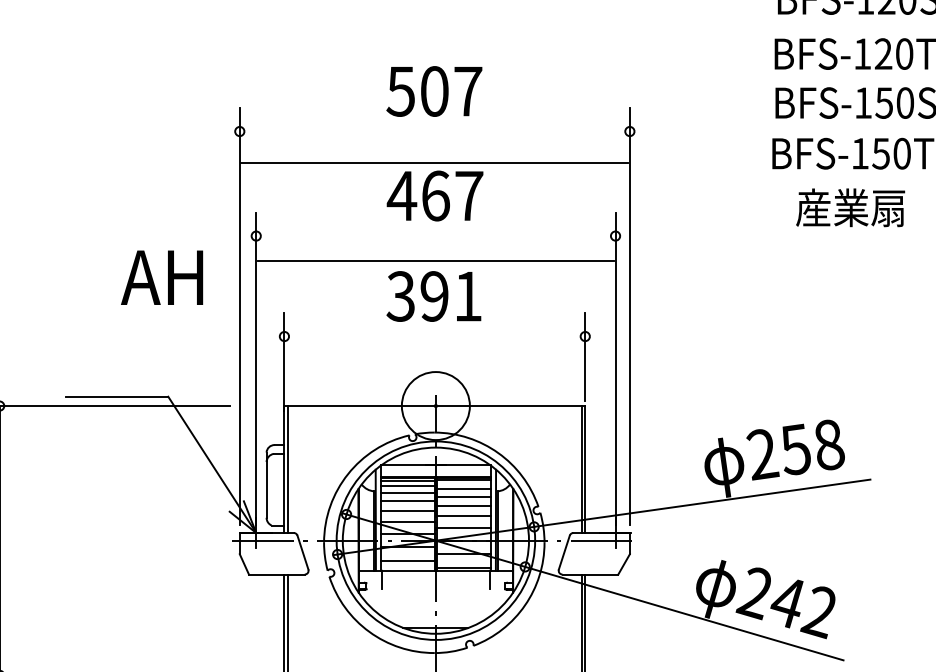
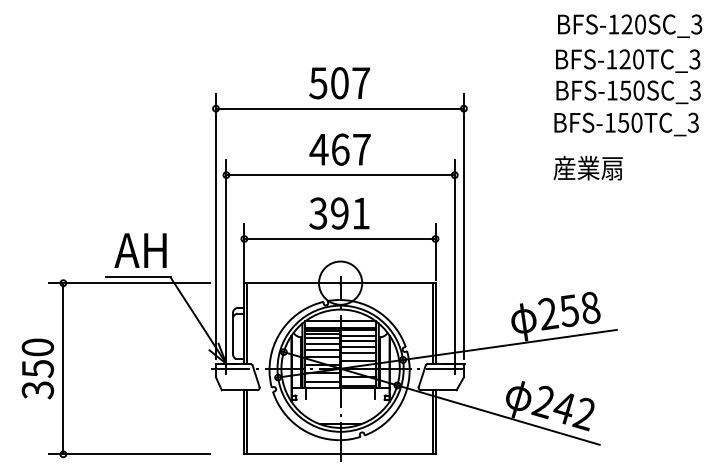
line: (434, 162) -> (339, 108), moved
text: (849, 206) -> (587, 167), moved
line: (435, 261) -> (340, 175), moved
text: (161, 277) -> (140, 250), moved
line: (434, 335) -> (339, 238), added

